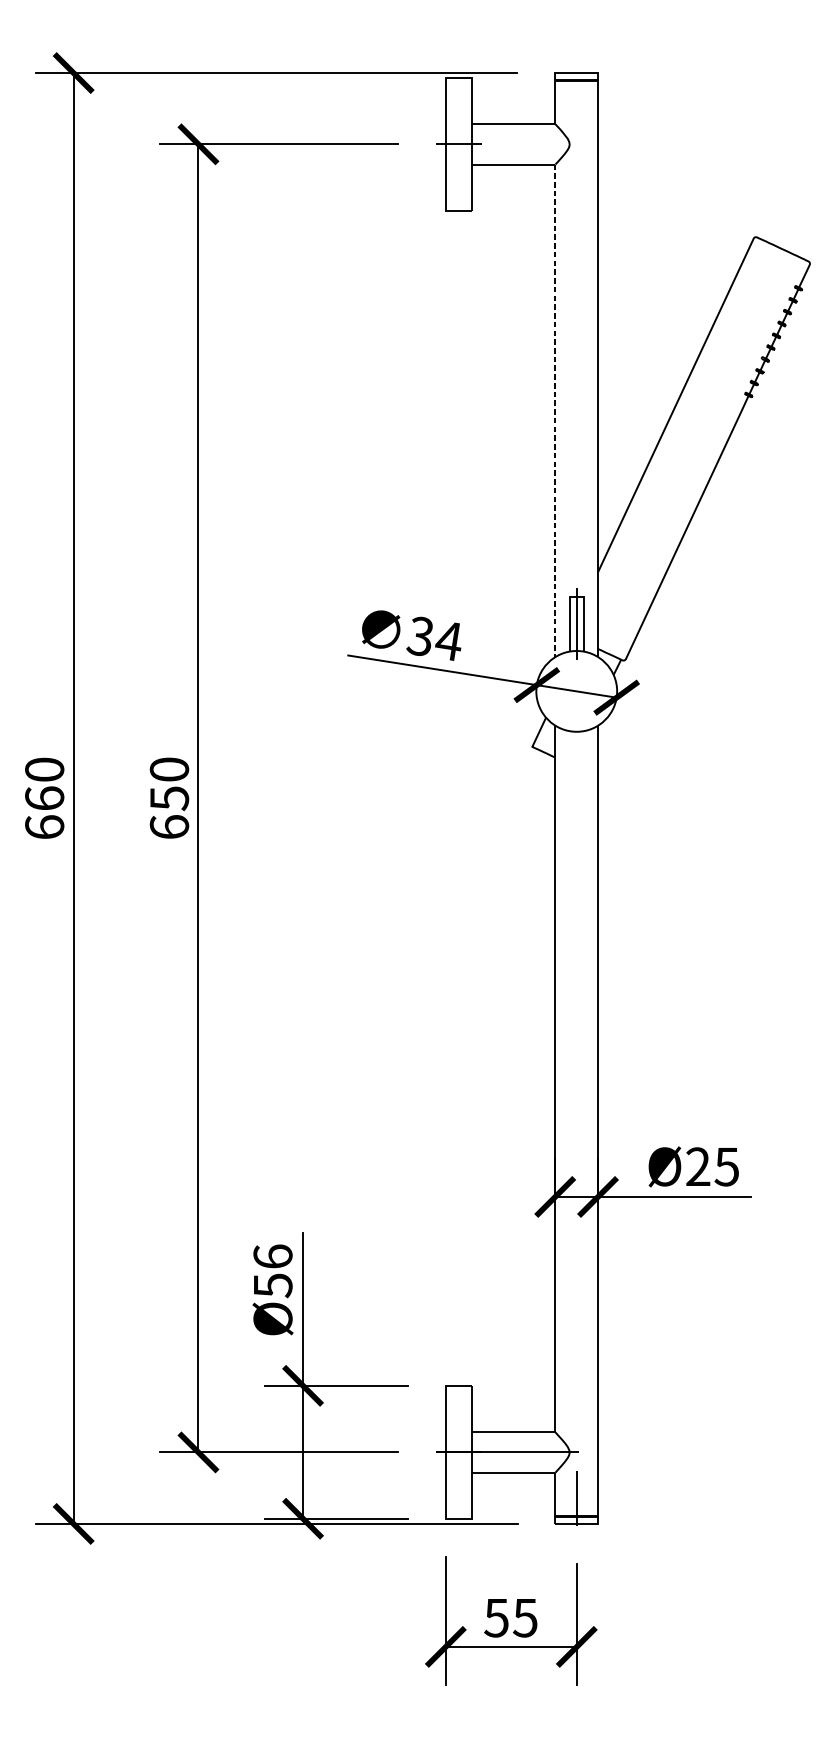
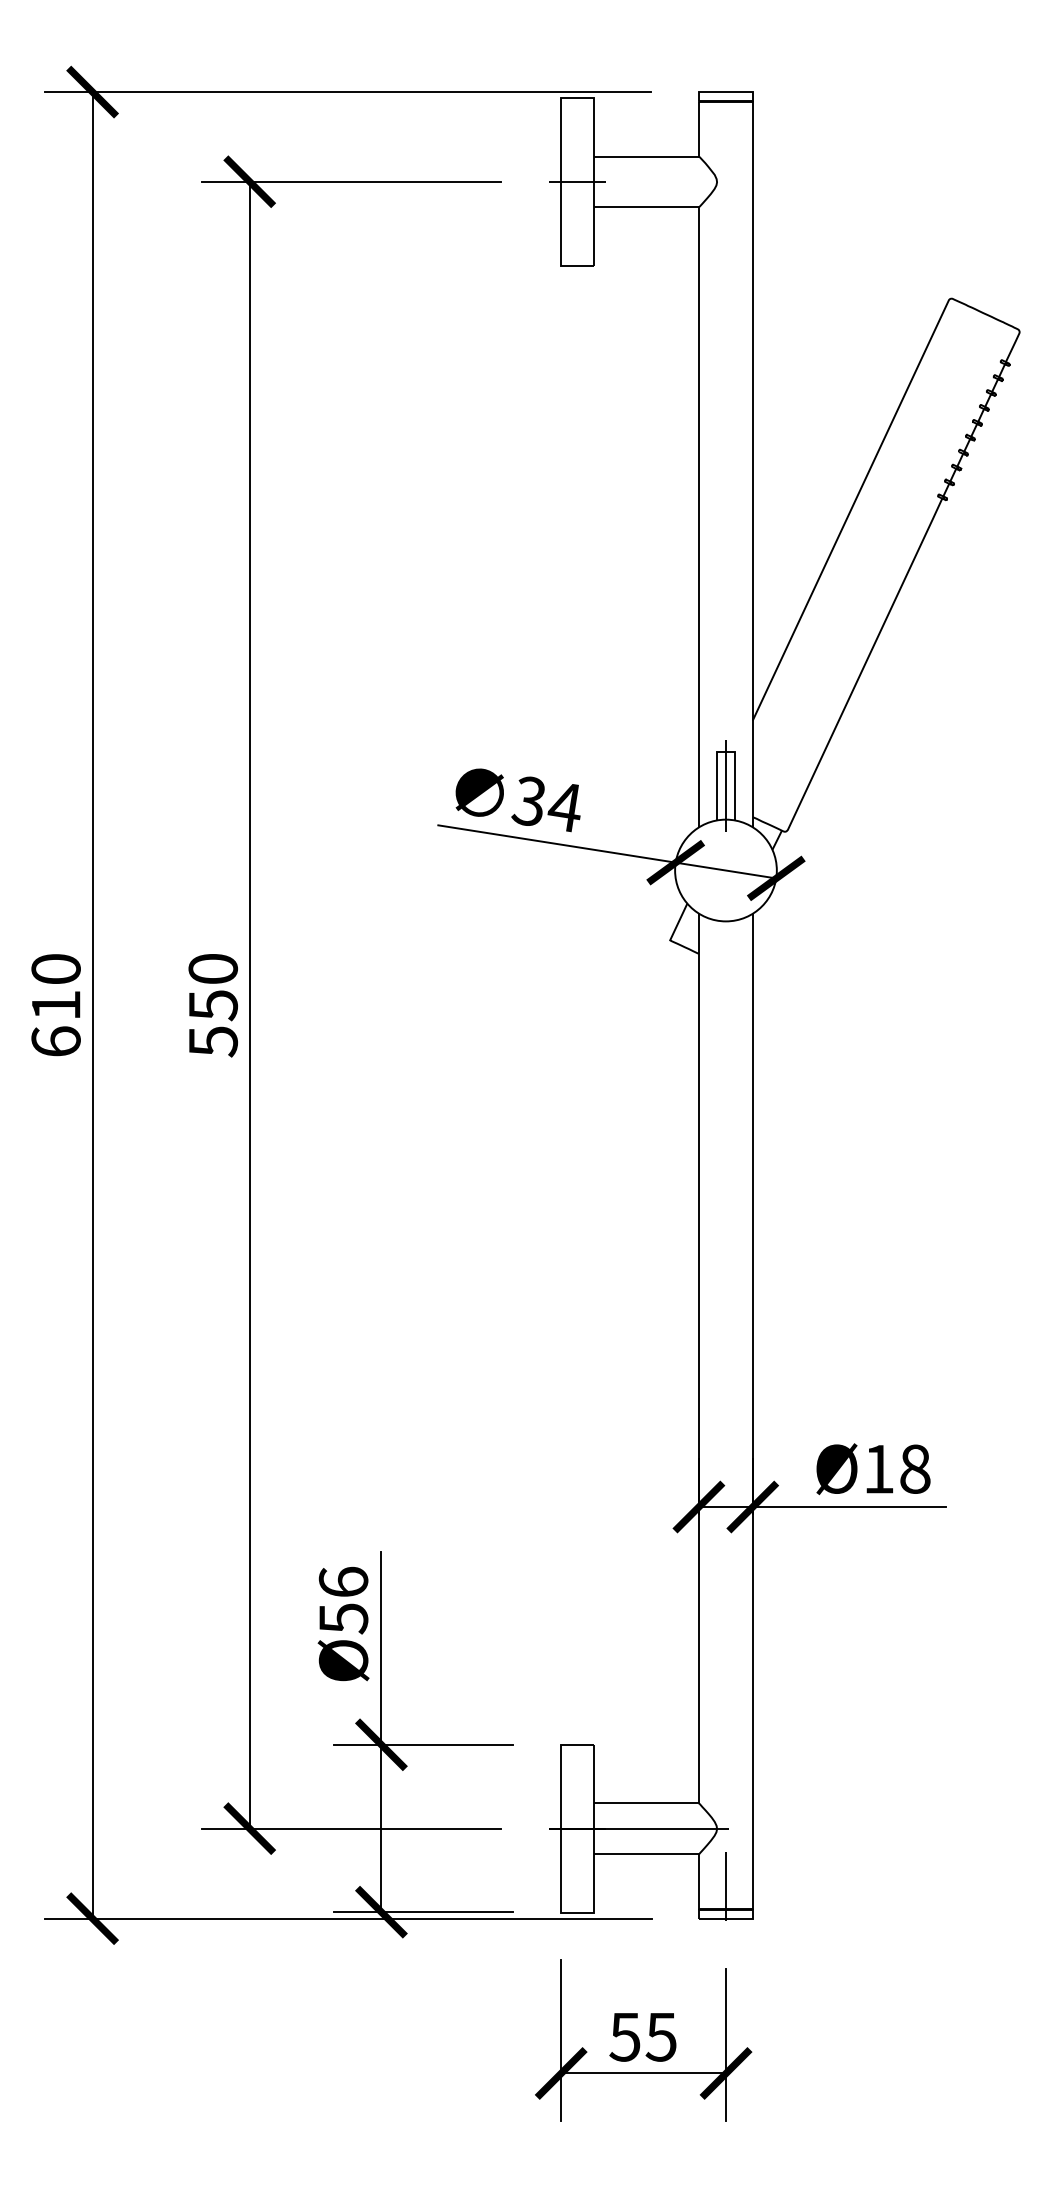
line: (554, 410) -> (698, 517), dashed -> solid
text: (44, 797) -> (55, 1004), 660 -> 610
text: (169, 827) -> (213, 1041), 650 -> 550
text: (712, 1166) -> (897, 1468), Ø25 -> Ø18

